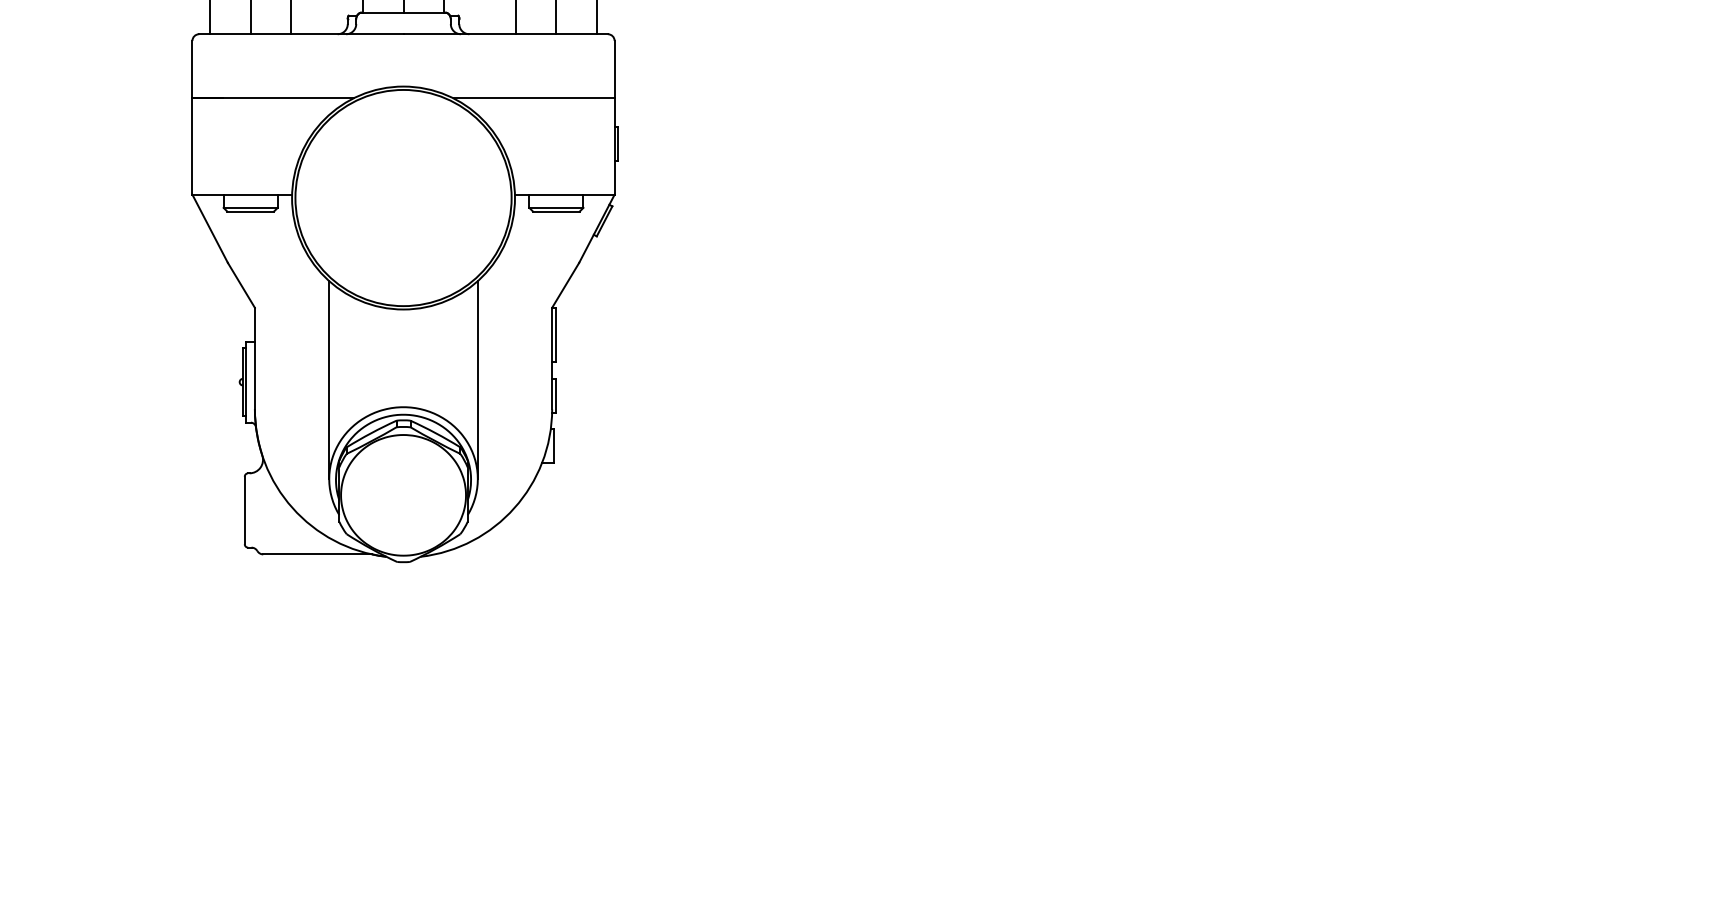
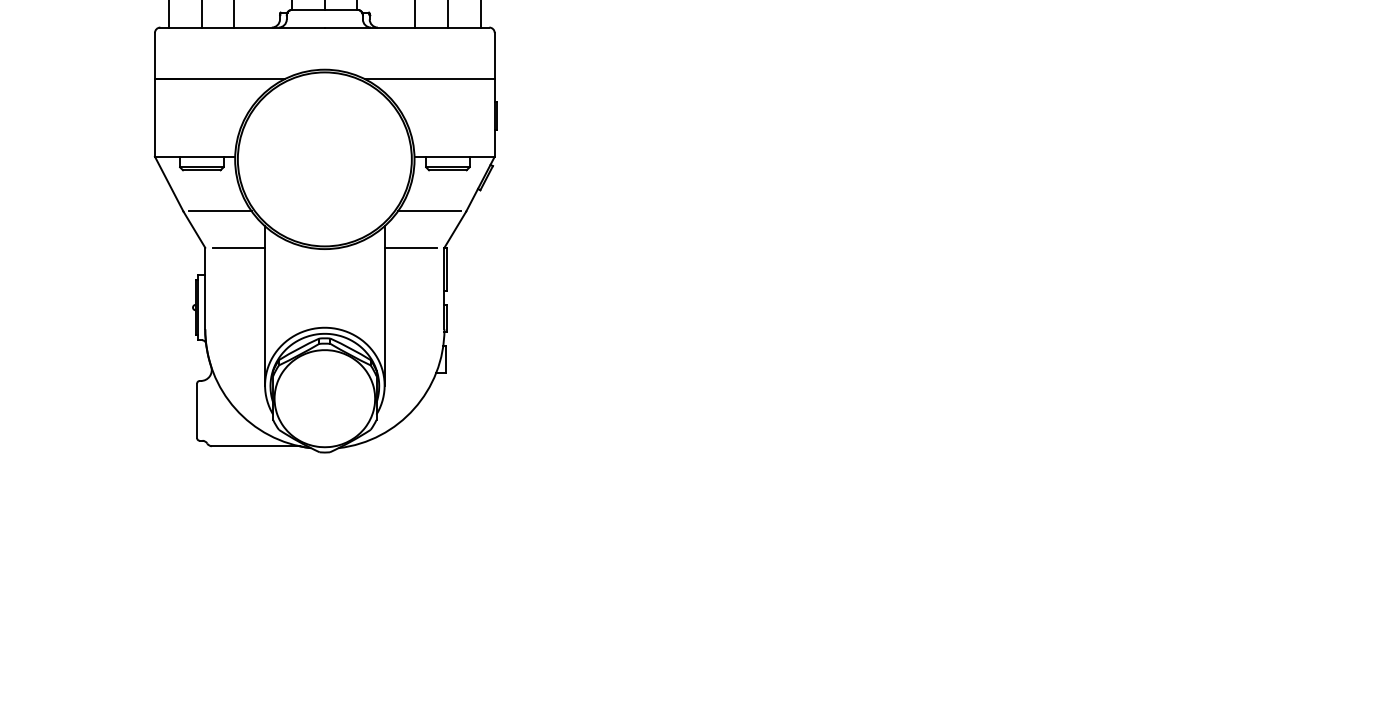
line: (273, 262) -> (220, 211), added
line: (533, 262) -> (429, 211), added
line: (296, 307) -> (238, 247), added
line: (509, 307) -> (410, 247), added

